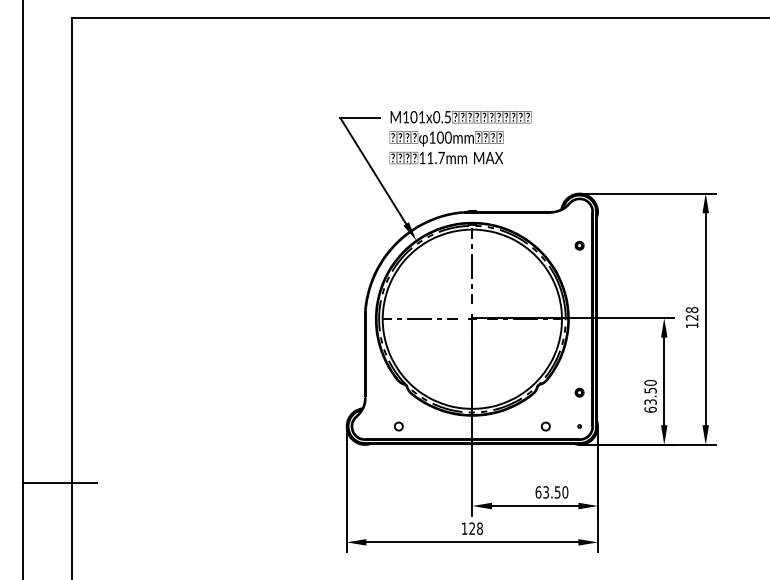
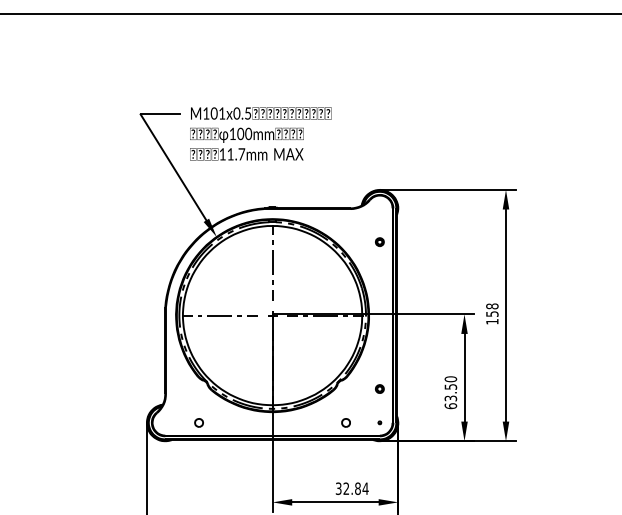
text: (691, 317) -> (491, 313), 128 -> 158
text: (551, 492) -> (351, 488), 63.50 -> 32.84

